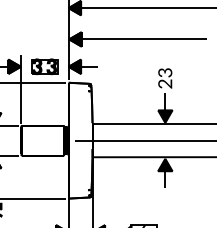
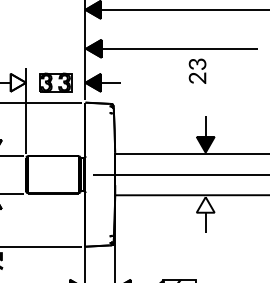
fill: (14, 66) -> (18, 82), removed
text: (165, 77) -> (197, 70), moved
fill: (165, 164) -> (205, 204), removed

